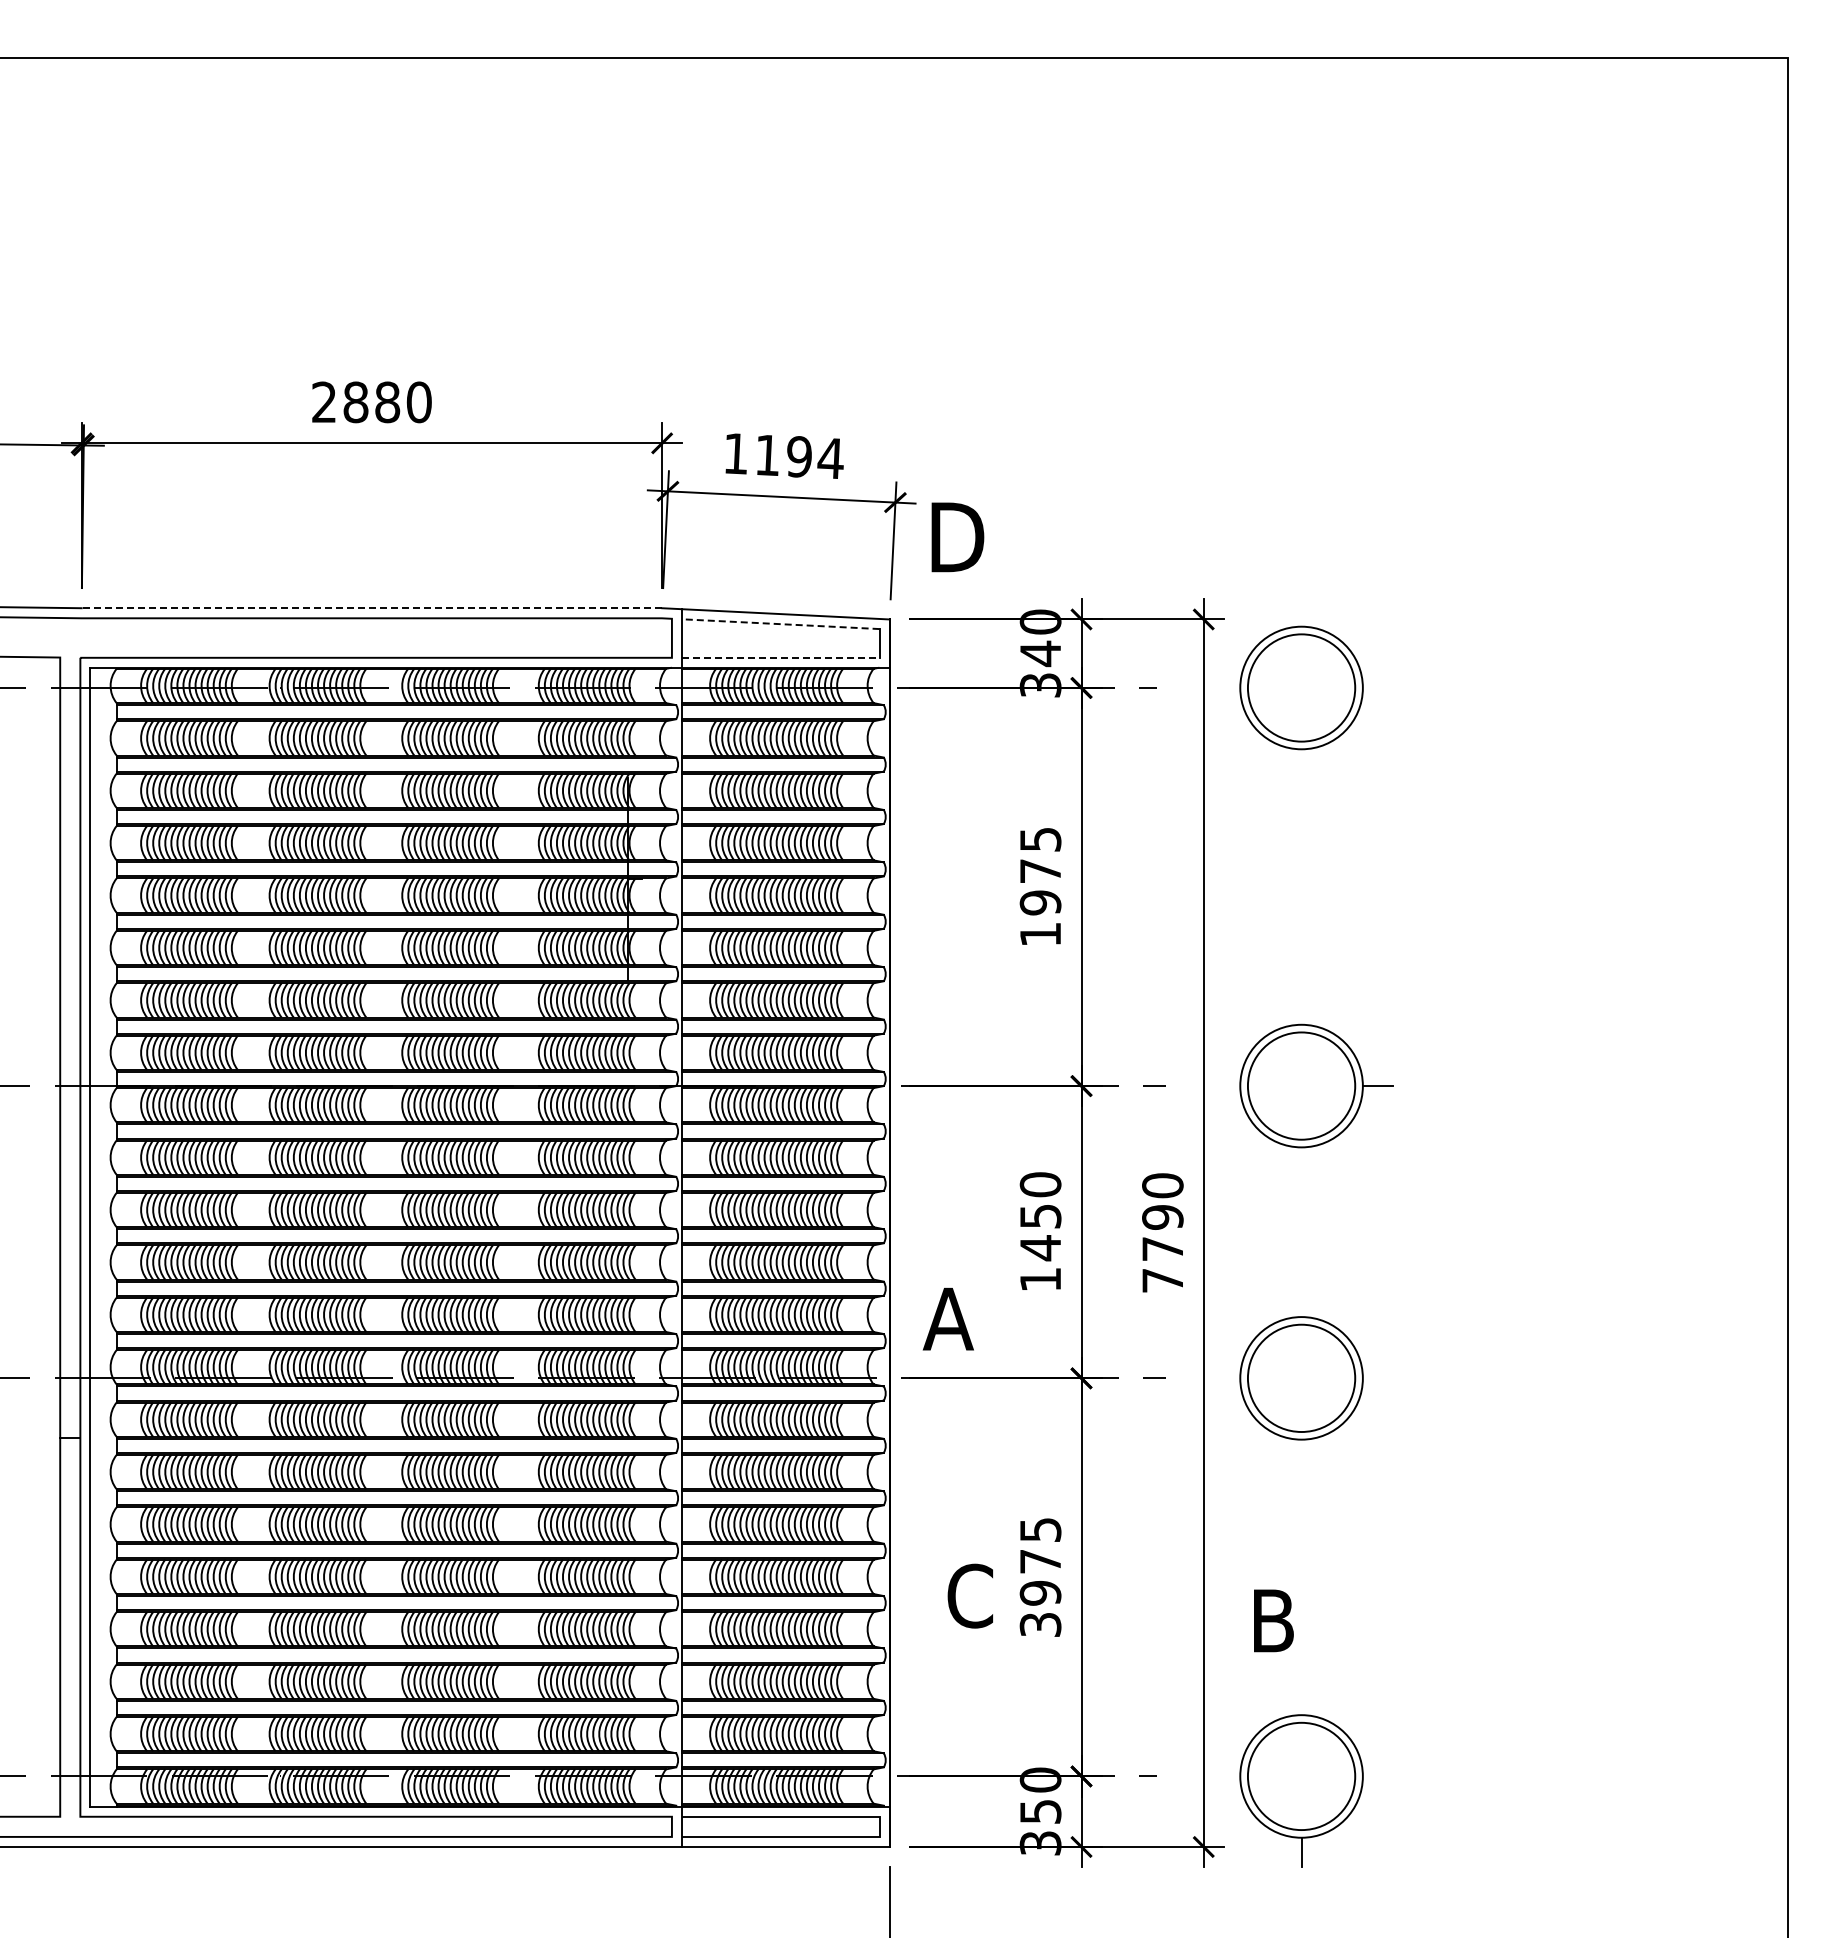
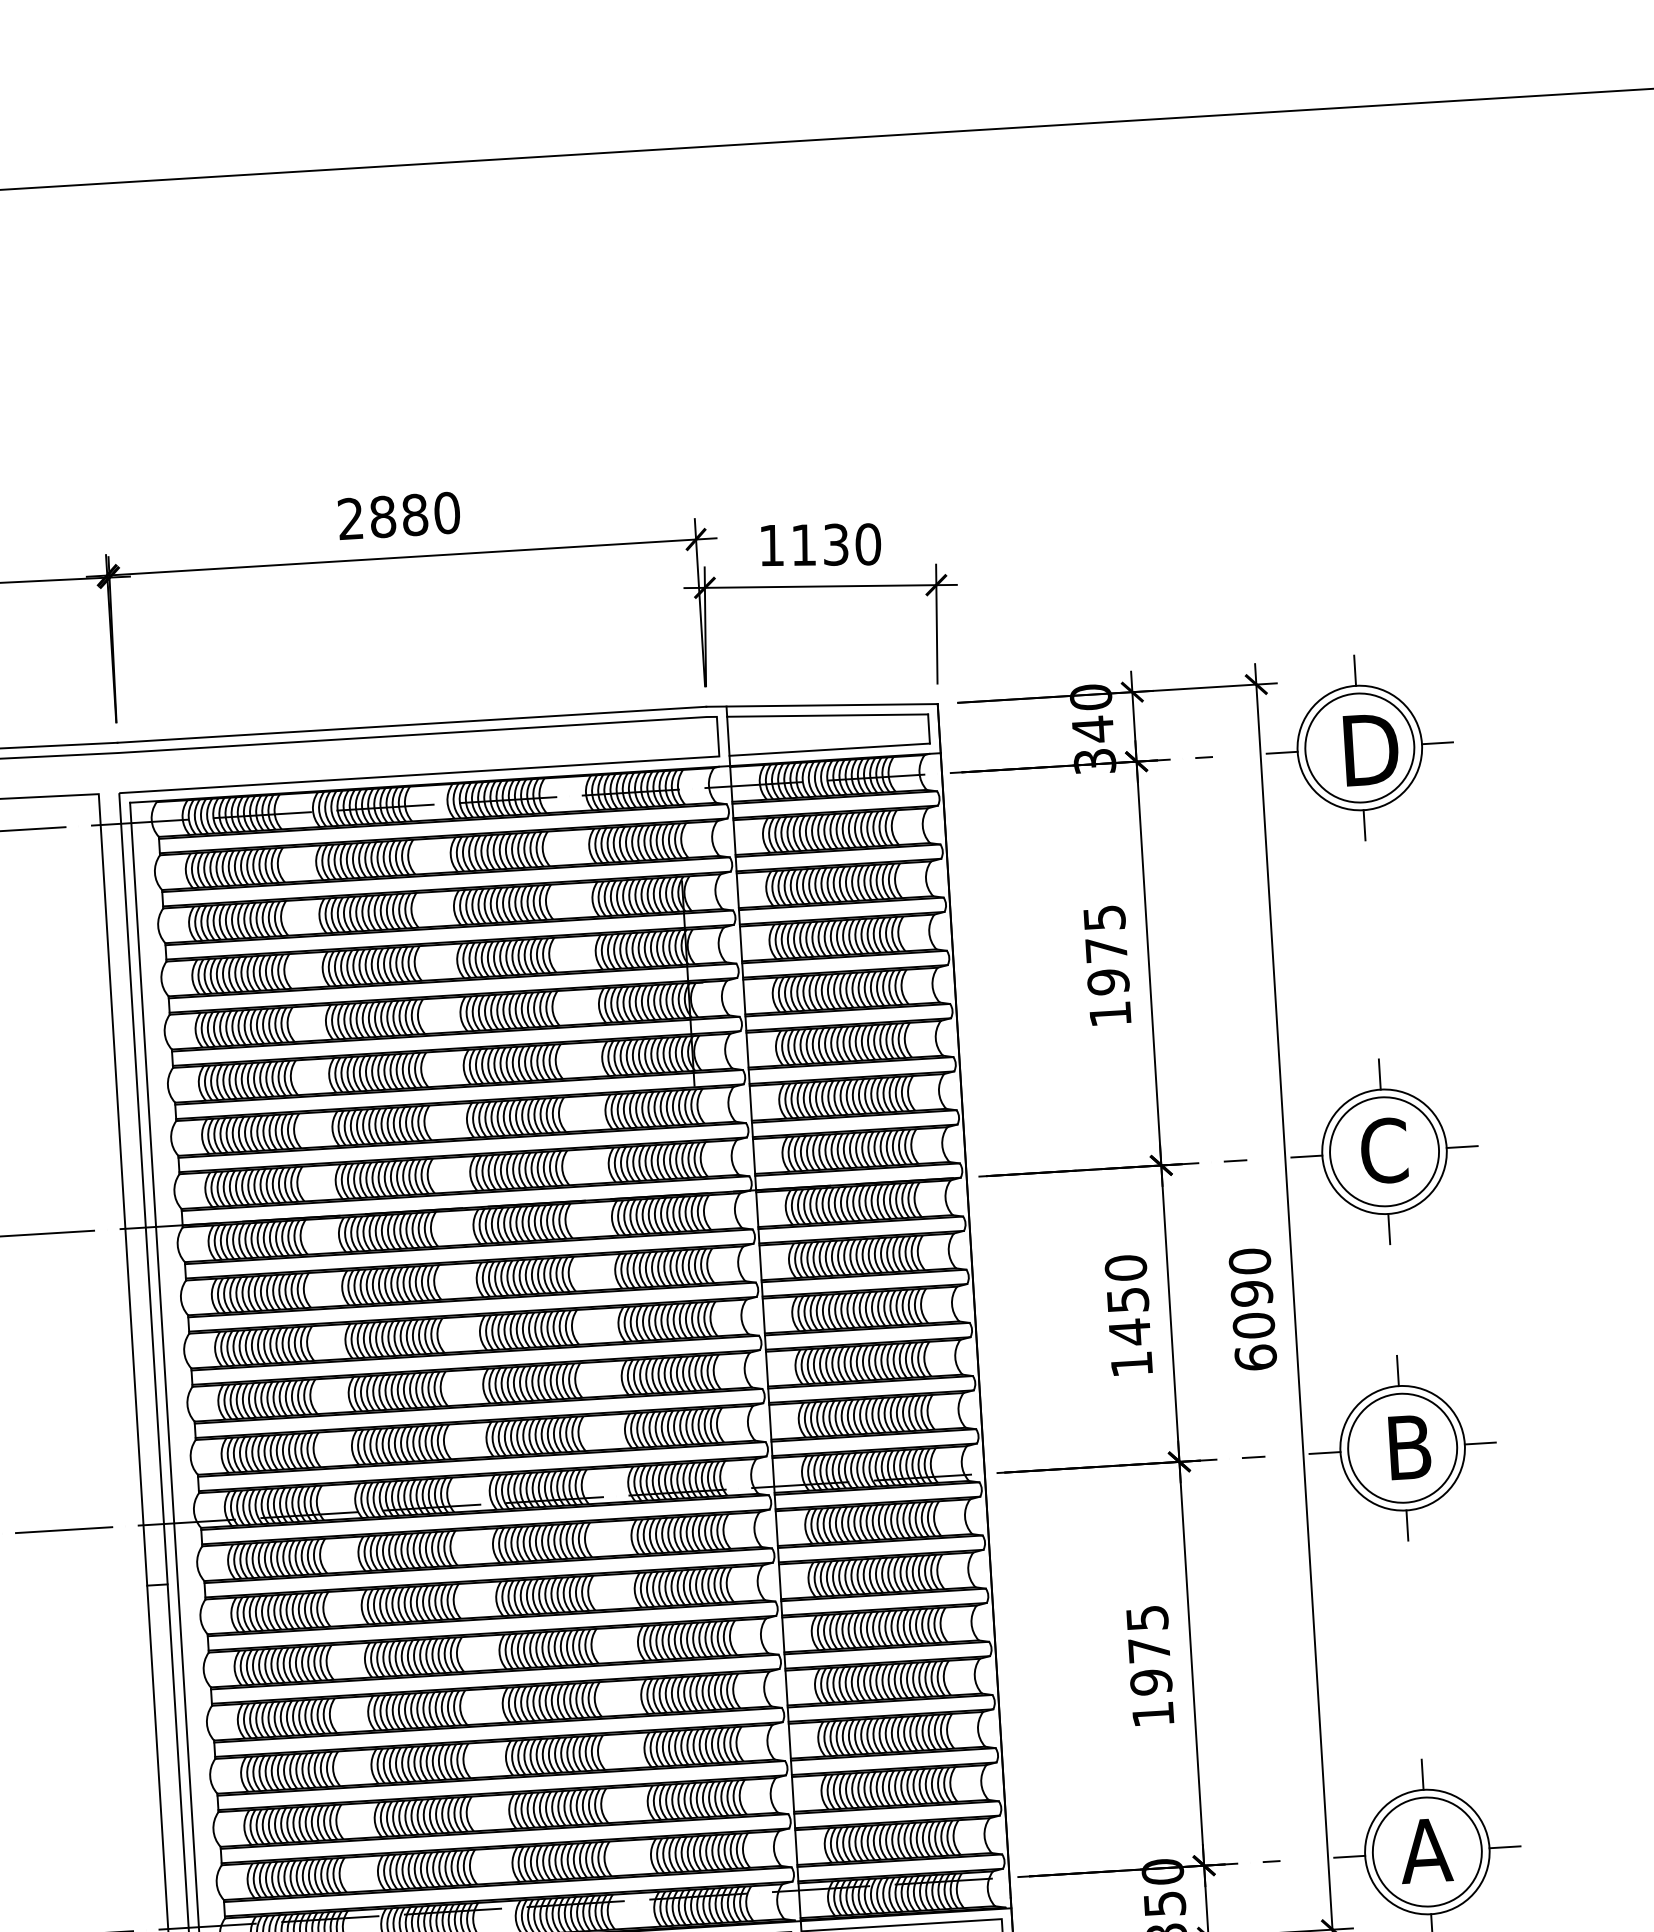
text: (814, 457) -> (851, 544), 1194 -> 1130
text: (957, 537) -> (1371, 749), moved
line: (371, 608) -> (411, 725), dashed -> solid
line: (1301, 611) -> (1355, 670), added
line: (780, 624) -> (827, 715), dashed -> solid
line: (780, 657) -> (829, 749), dashed -> solid
line: (1224, 688) -> (1281, 753), added
line: (1377, 688) -> (1436, 743), added
line: (1301, 764) -> (1364, 825), added
line: (1301, 1009) -> (1379, 1074), added
line: (1224, 1086) -> (1306, 1157), added
line: (1301, 1162) -> (1389, 1229), added
text: (1162, 1264) -> (1254, 1341), 7790 -> 6090
line: (1301, 1302) -> (1397, 1371), added
text: (947, 1319) -> (1425, 1851), moved
line: (1224, 1378) -> (1324, 1453), added
line: (1377, 1378) -> (1479, 1443), added
line: (1301, 1454) -> (1407, 1525), added
text: (969, 1595) -> (1383, 1150), moved
text: (1273, 1620) -> (1409, 1446), moved
text: (1040, 1624) -> (1153, 1714), 3975 -> 1975
line: (1301, 1700) -> (1422, 1775), added
line: (1224, 1776) -> (1349, 1856), added
line: (1377, 1776) -> (1504, 1847), added

